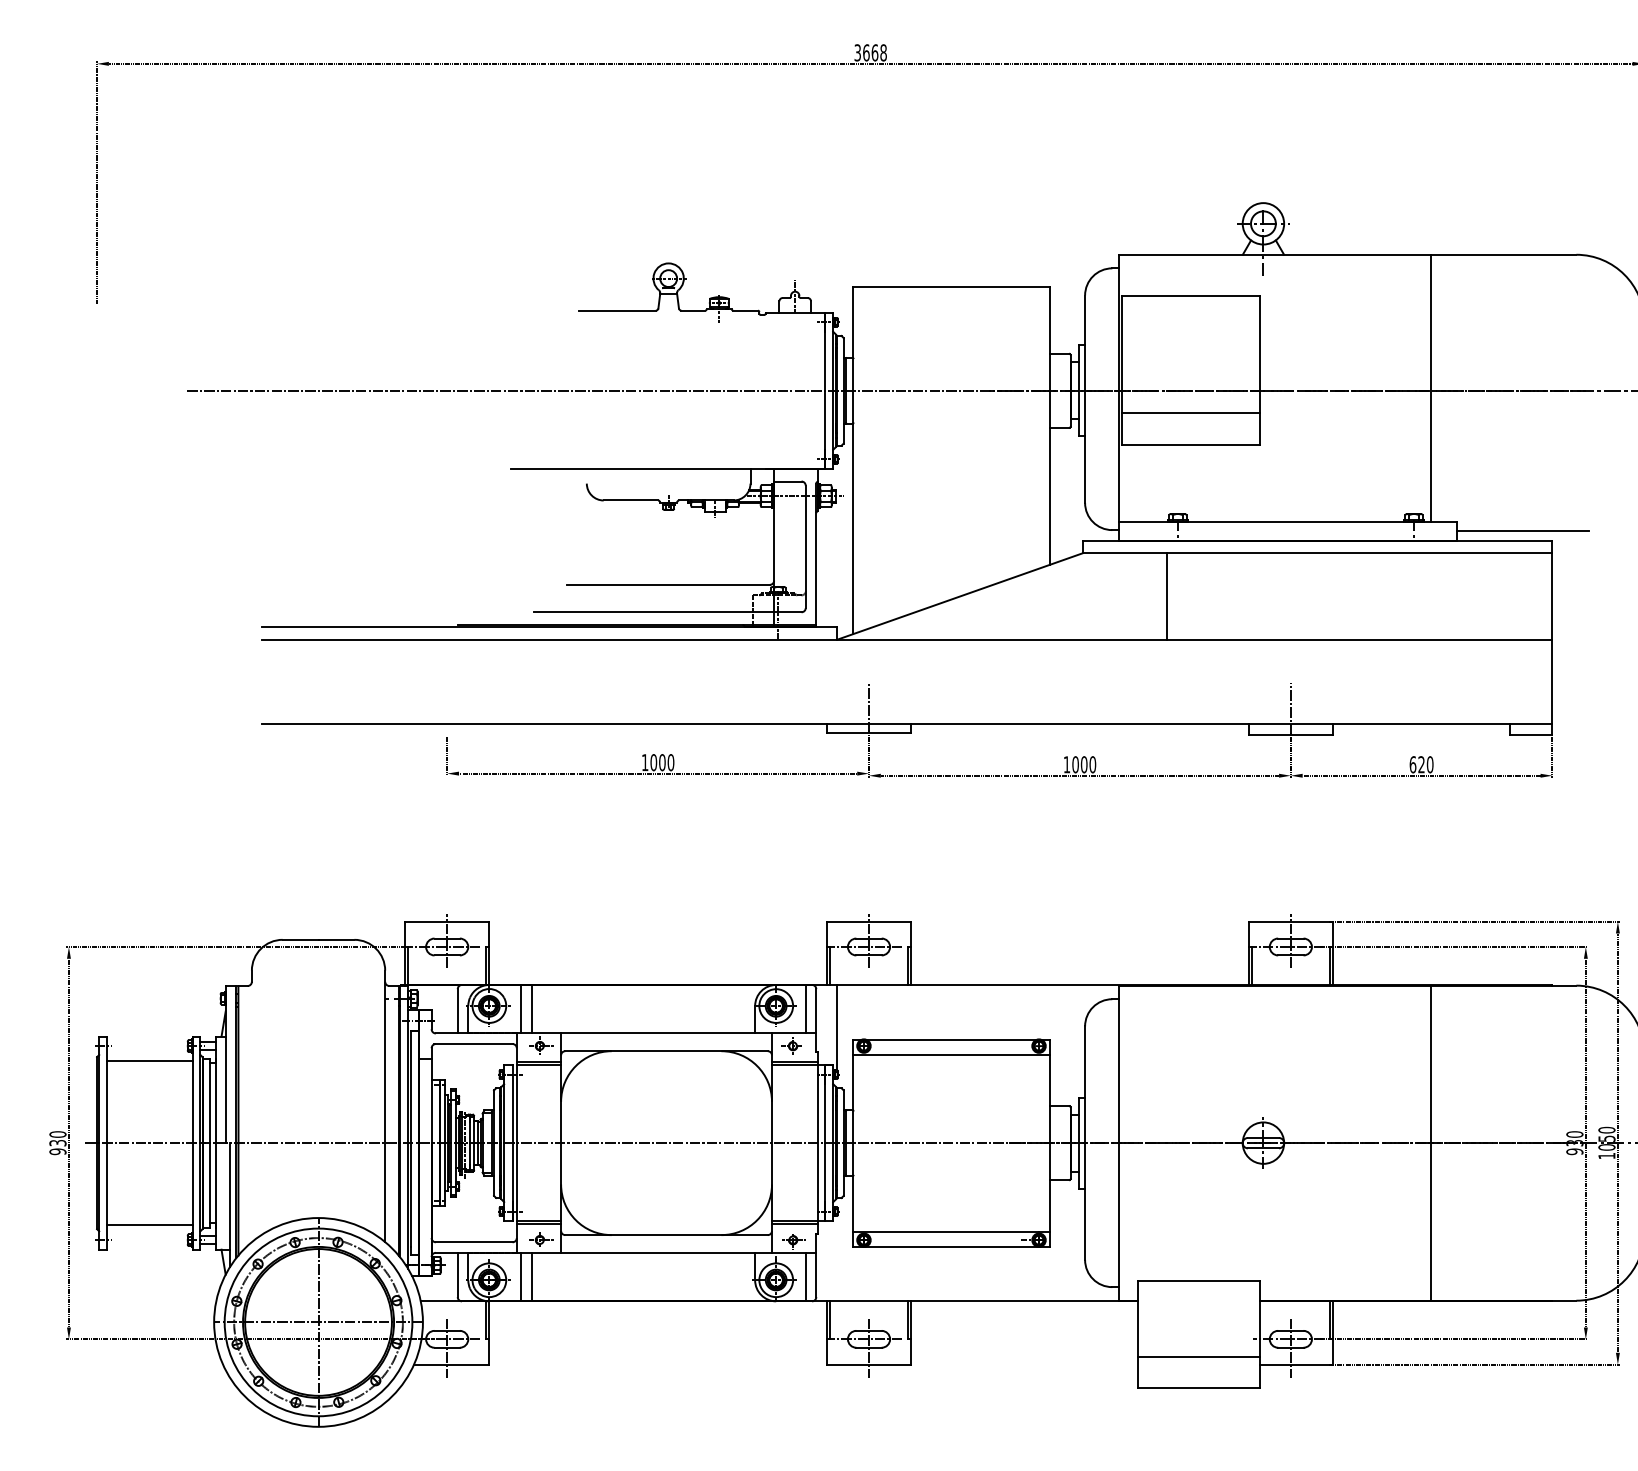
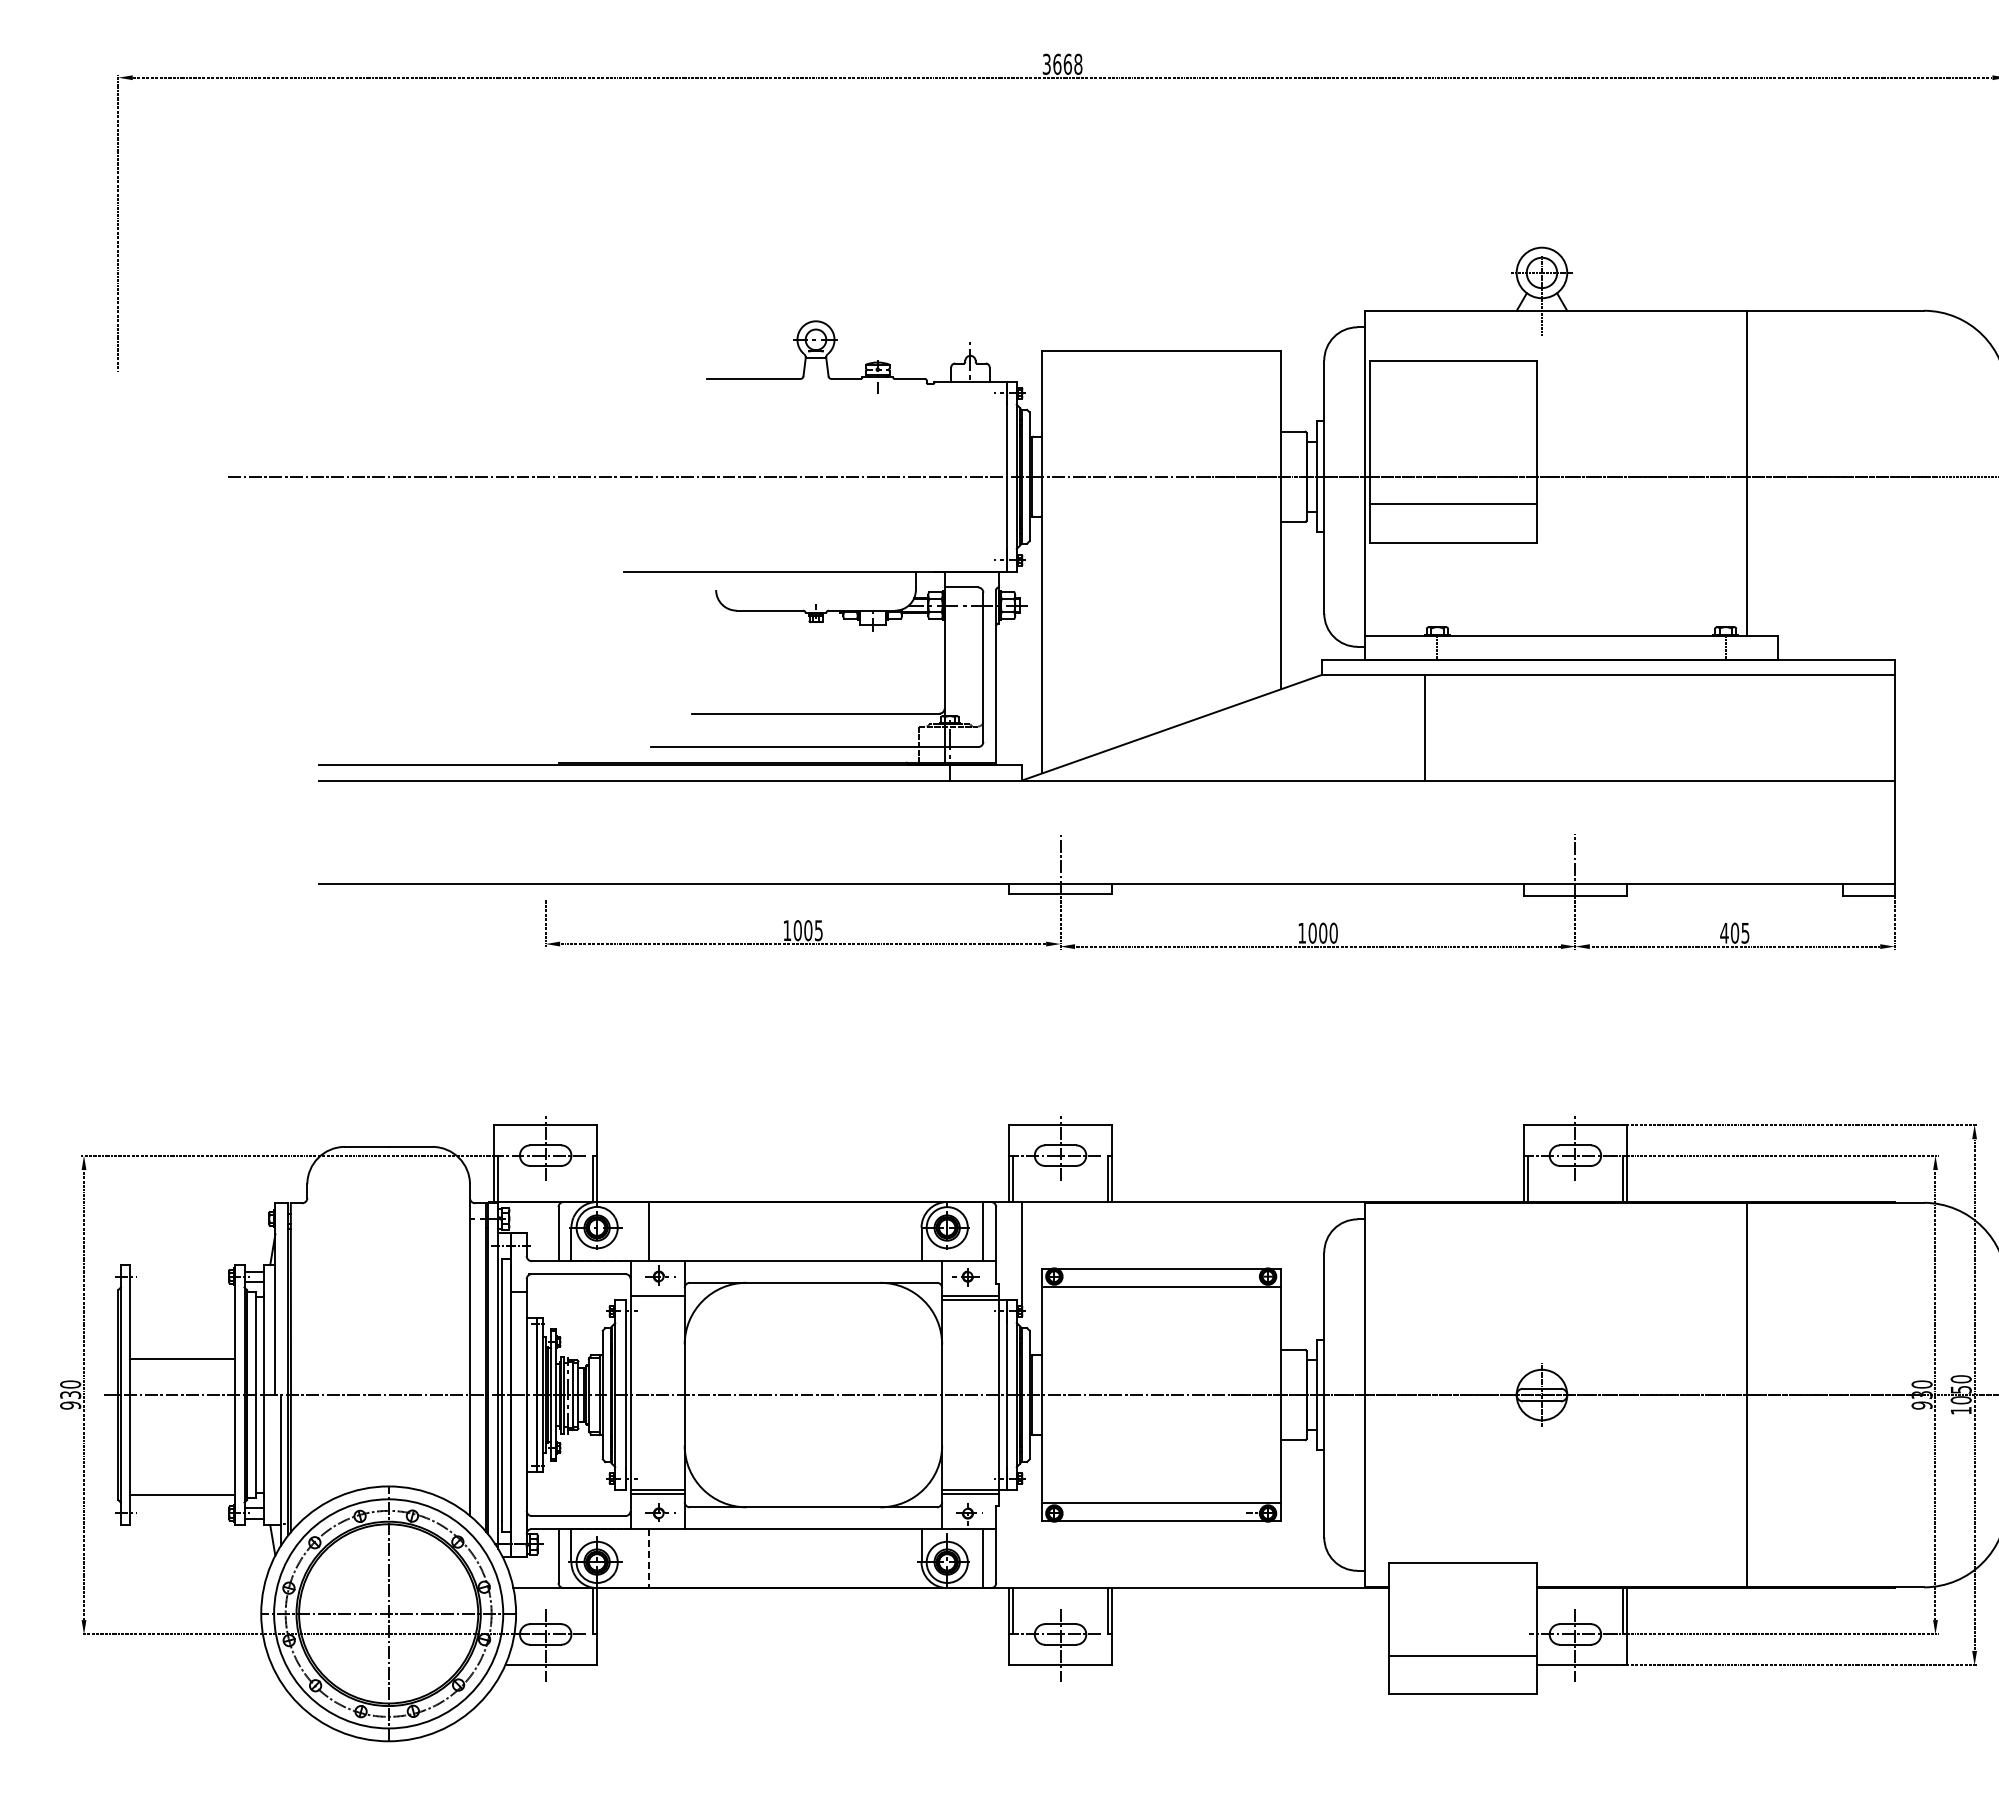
line: (1522, 531) -> (1858, 648), removed
text: (670, 762) -> (818, 930), 1000 -> 1005
text: (1421, 764) -> (1734, 932), 620 -> 405
line: (520, 1009) -> (635, 1231), removed
line: (149, 1060) -> (182, 1358), moved
line: (538, 1064) -> (657, 1299), removed
line: (520, 1277) -> (635, 1558), removed
line: (531, 1277) -> (648, 1558), solid -> dashed

